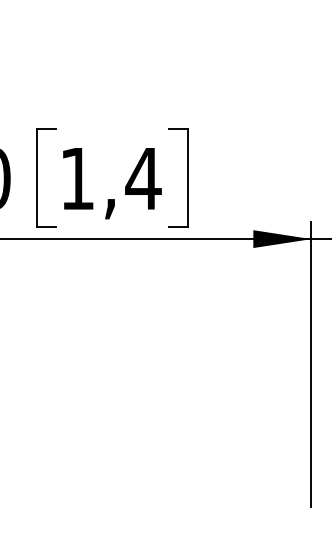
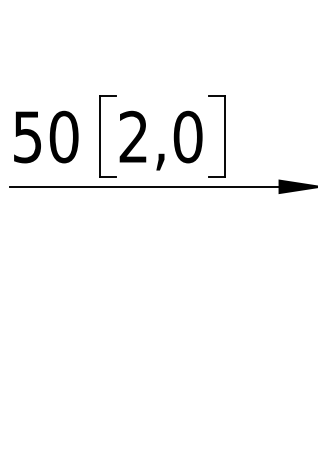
text: (111, 178) -> (161, 136), 1,4 -> 2,0

